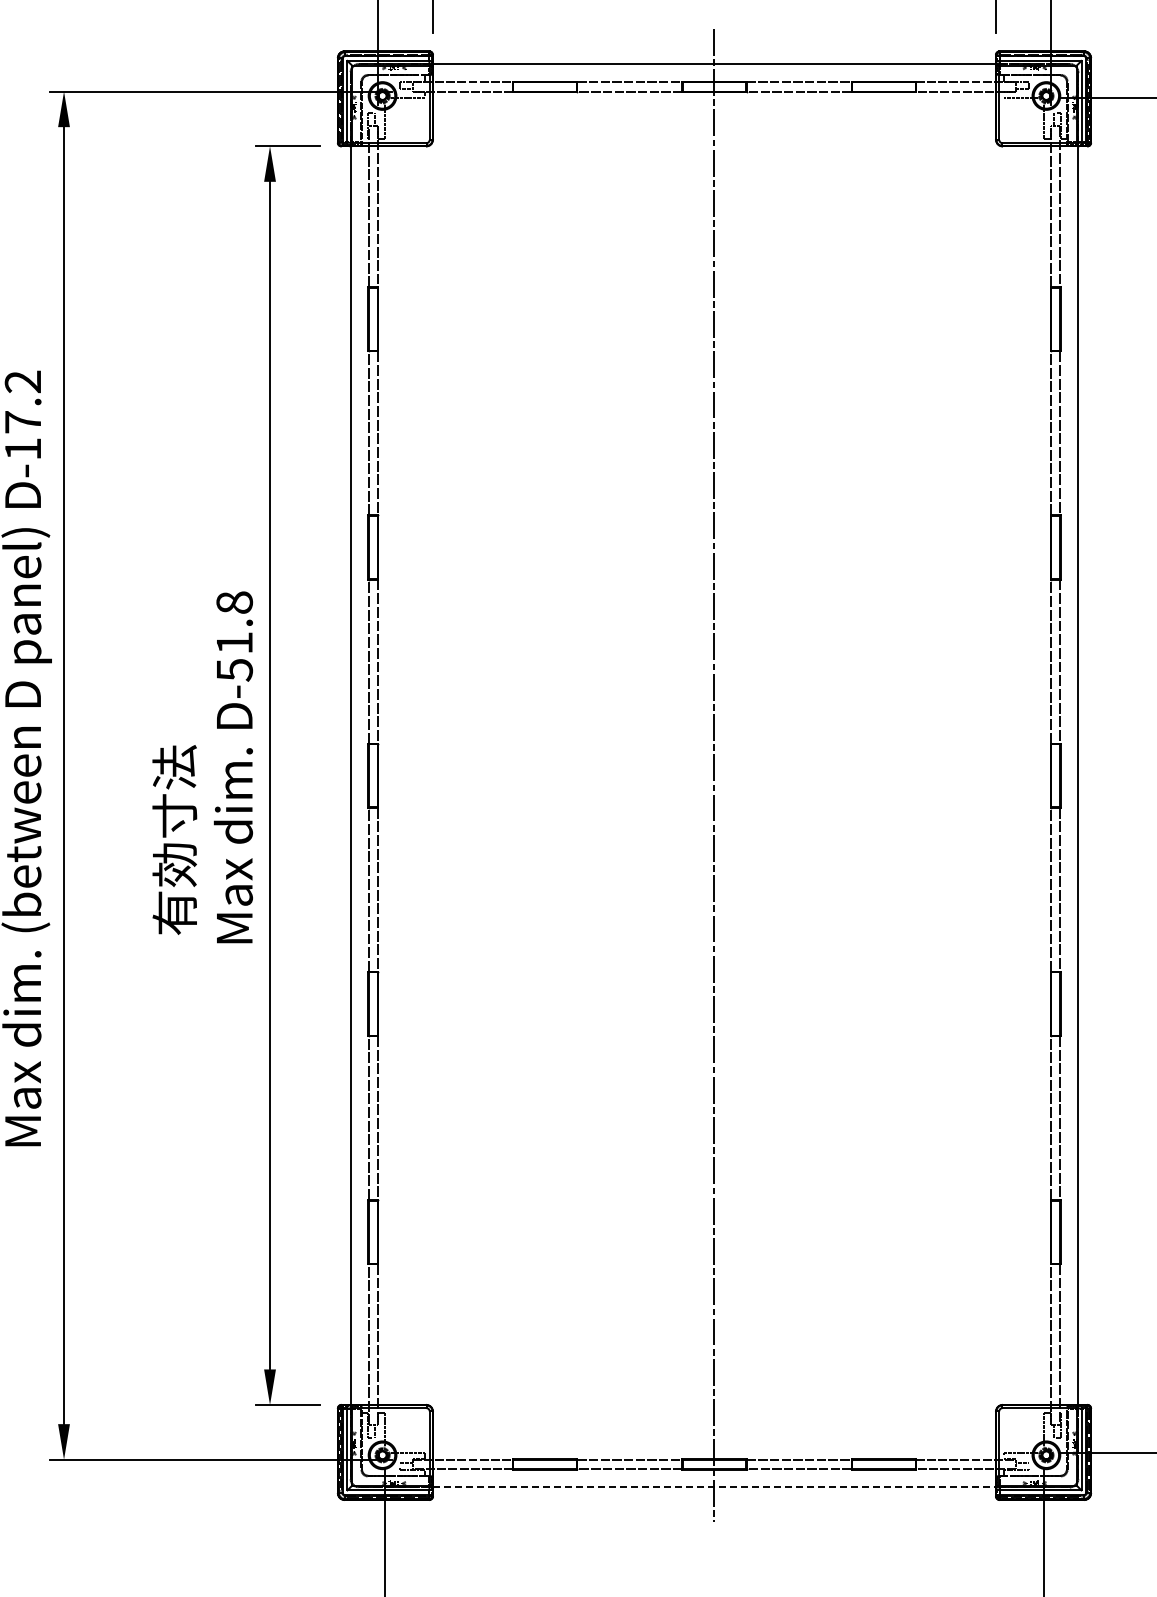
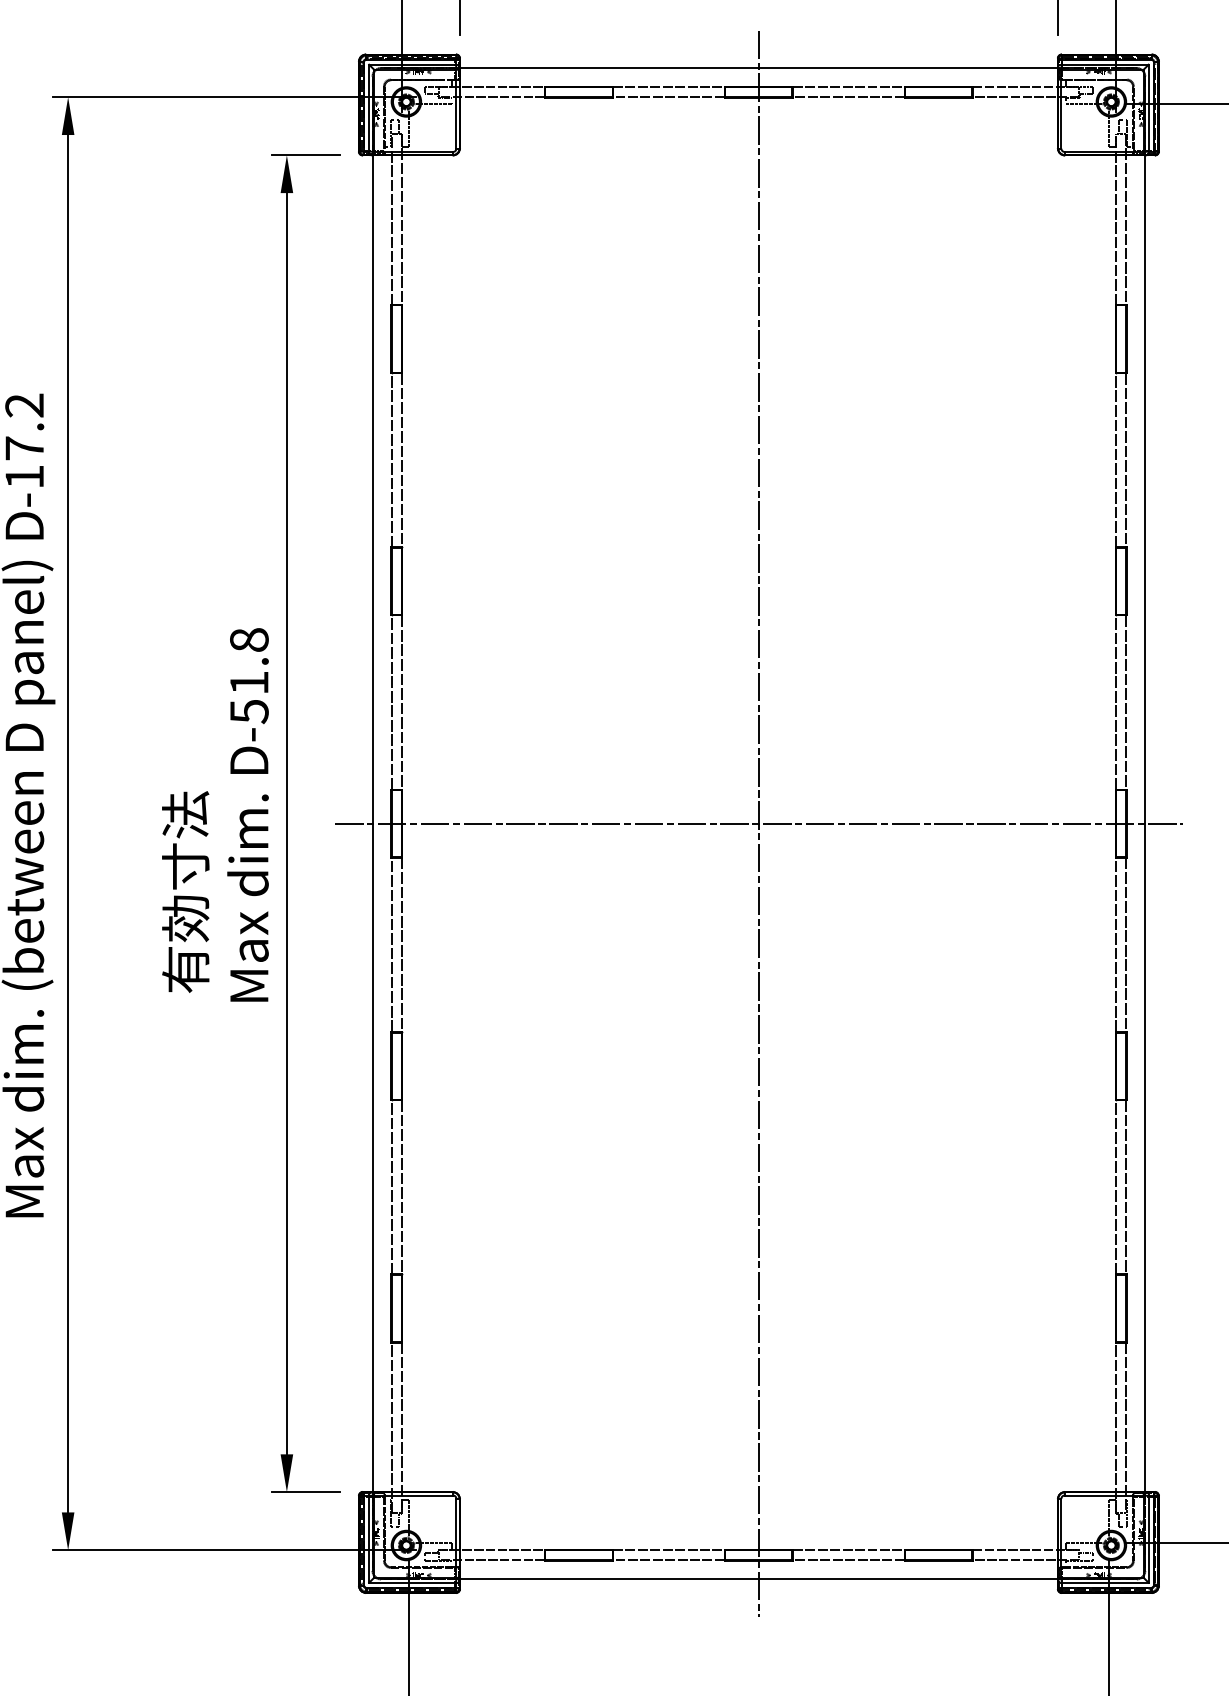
line: (714, 775) -> (758, 823), added
line: (714, 1486) -> (758, 1578), dashed -> solid

